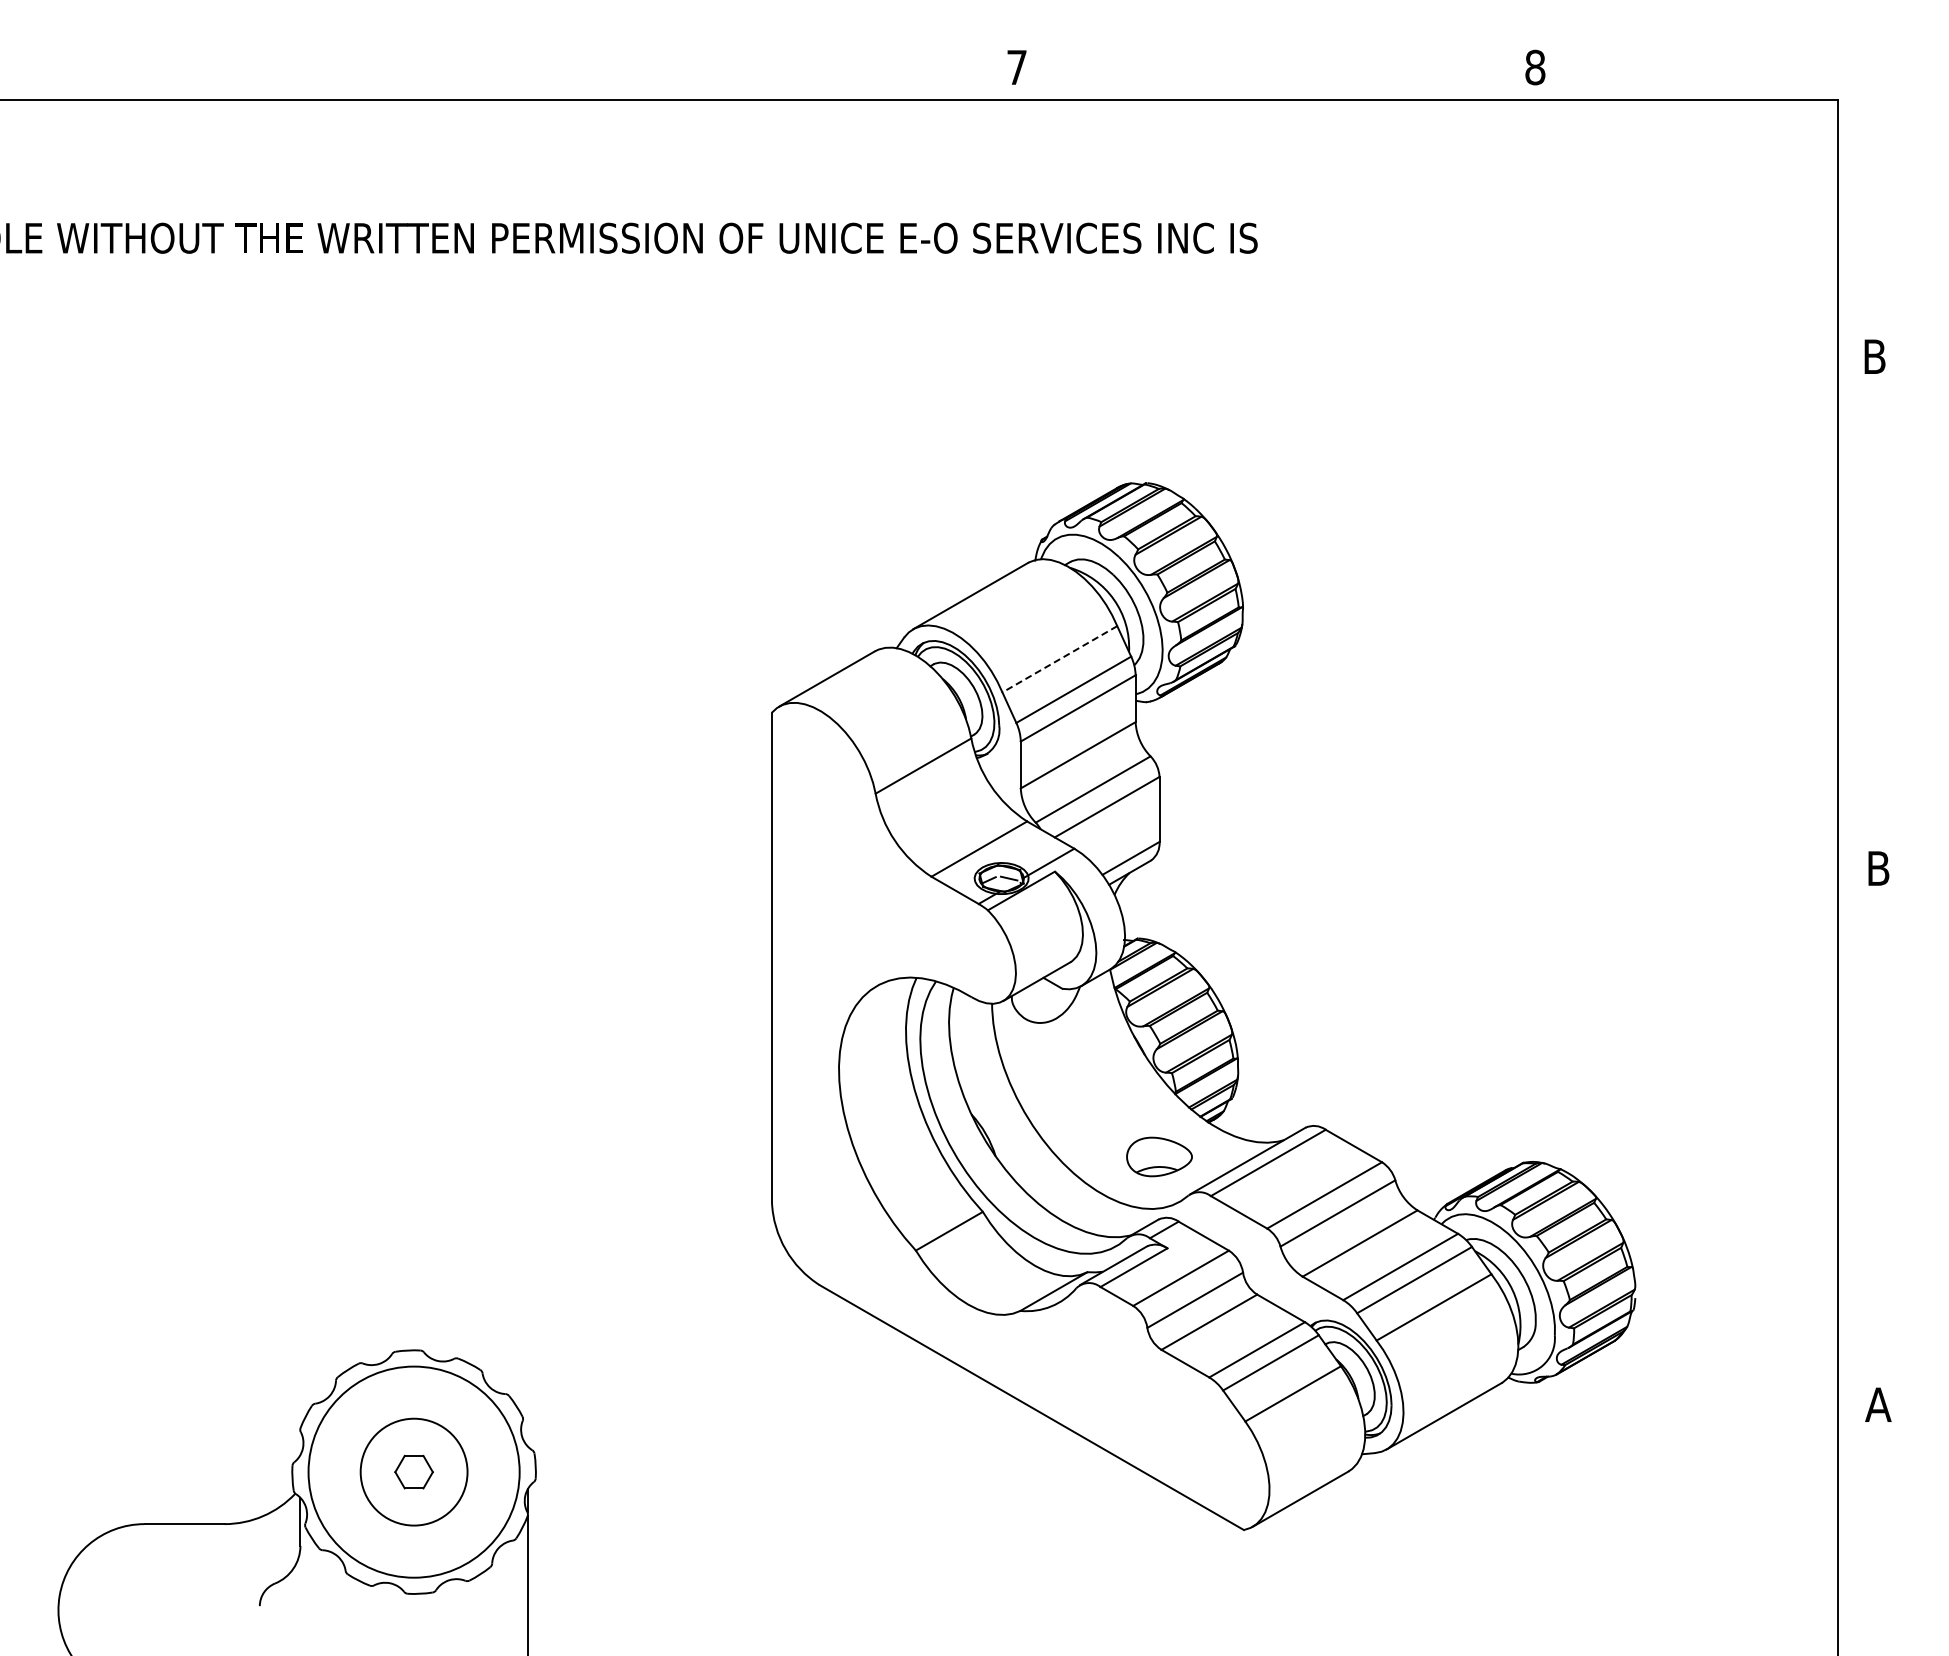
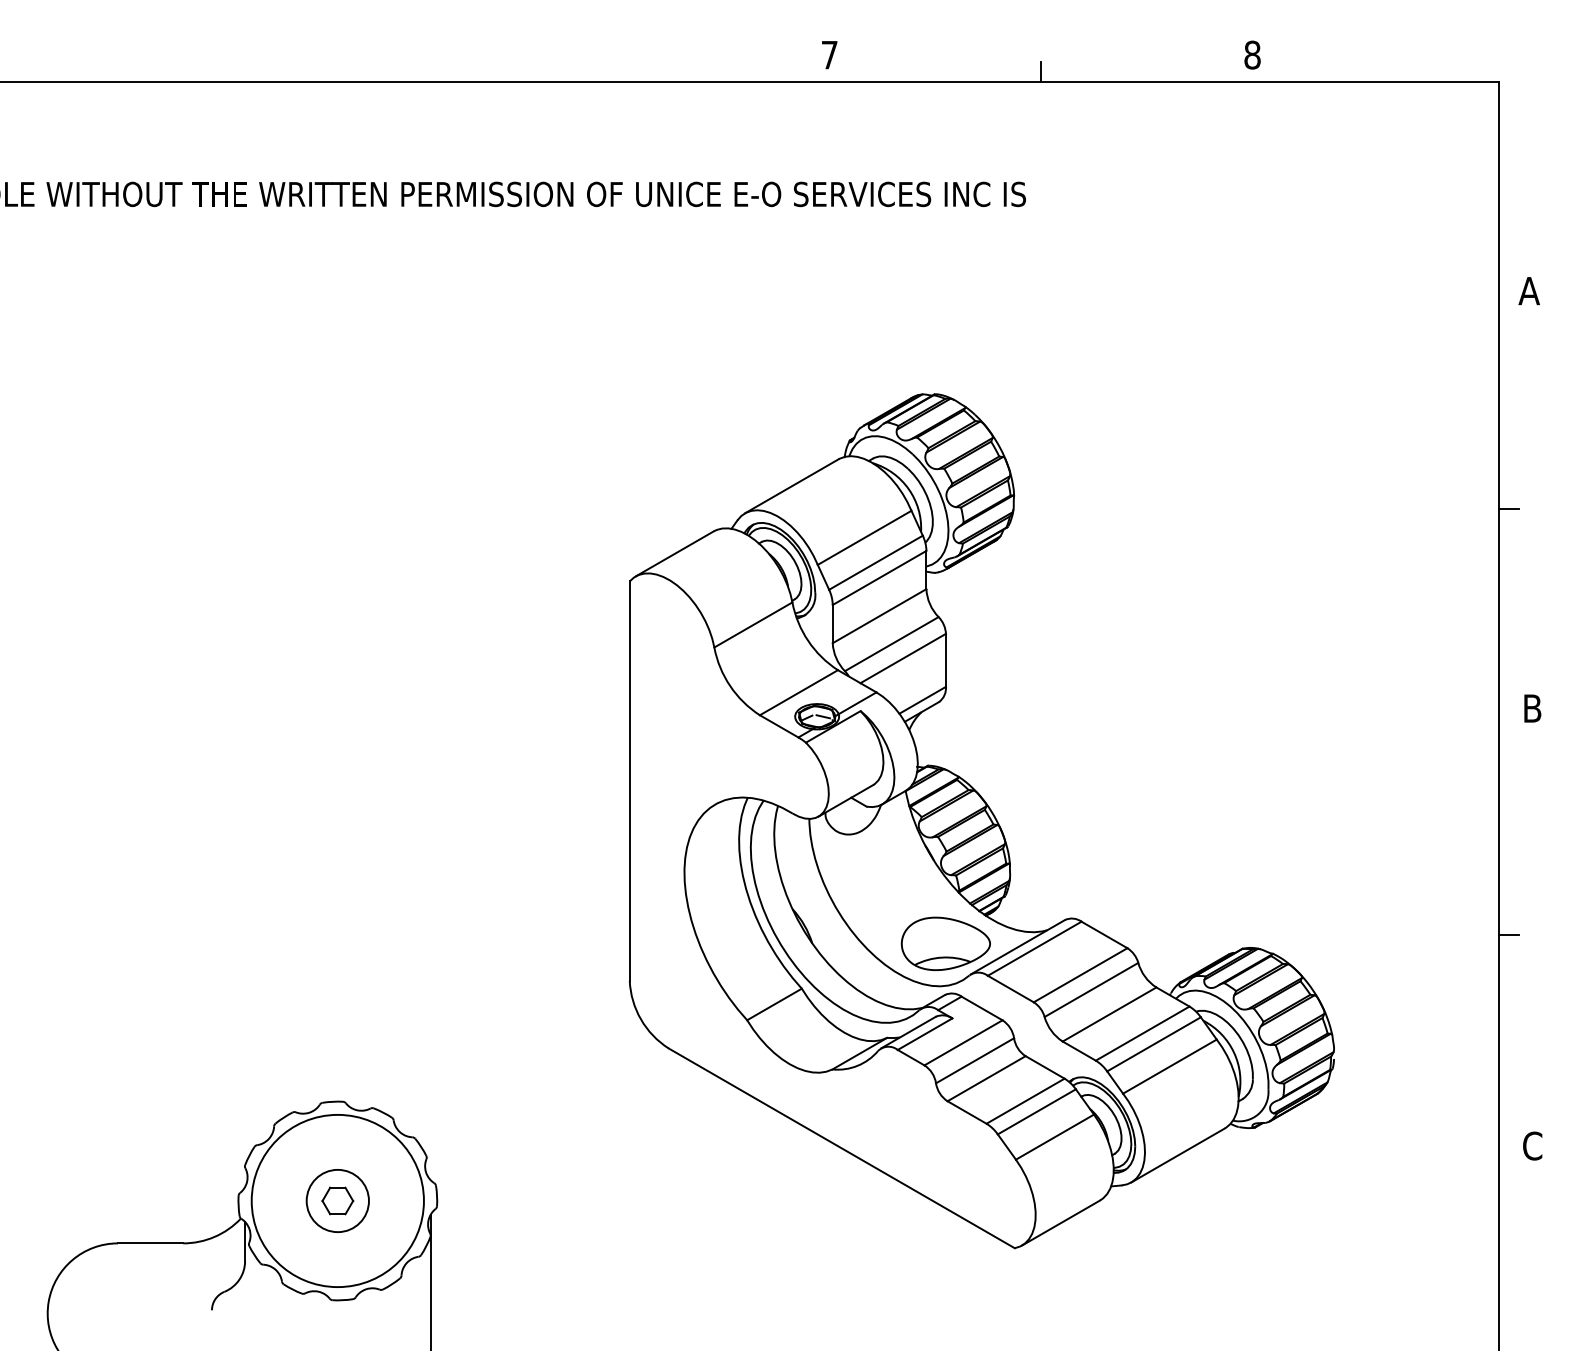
line: (1276, 88) -> (1041, 72), added
text: (1874, 356) -> (1529, 290), B -> A
line: (1849, 623) -> (1508, 508), added
line: (1059, 659) -> (864, 538), dashed -> solid
line: (1849, 1146) -> (1508, 935), added
part: (1159, 1156) -> (945, 943), size x1.67
text: (1878, 1404) -> (1532, 1145), A -> C
circle: (413, 1471) -> (337, 1200), size x0.71

